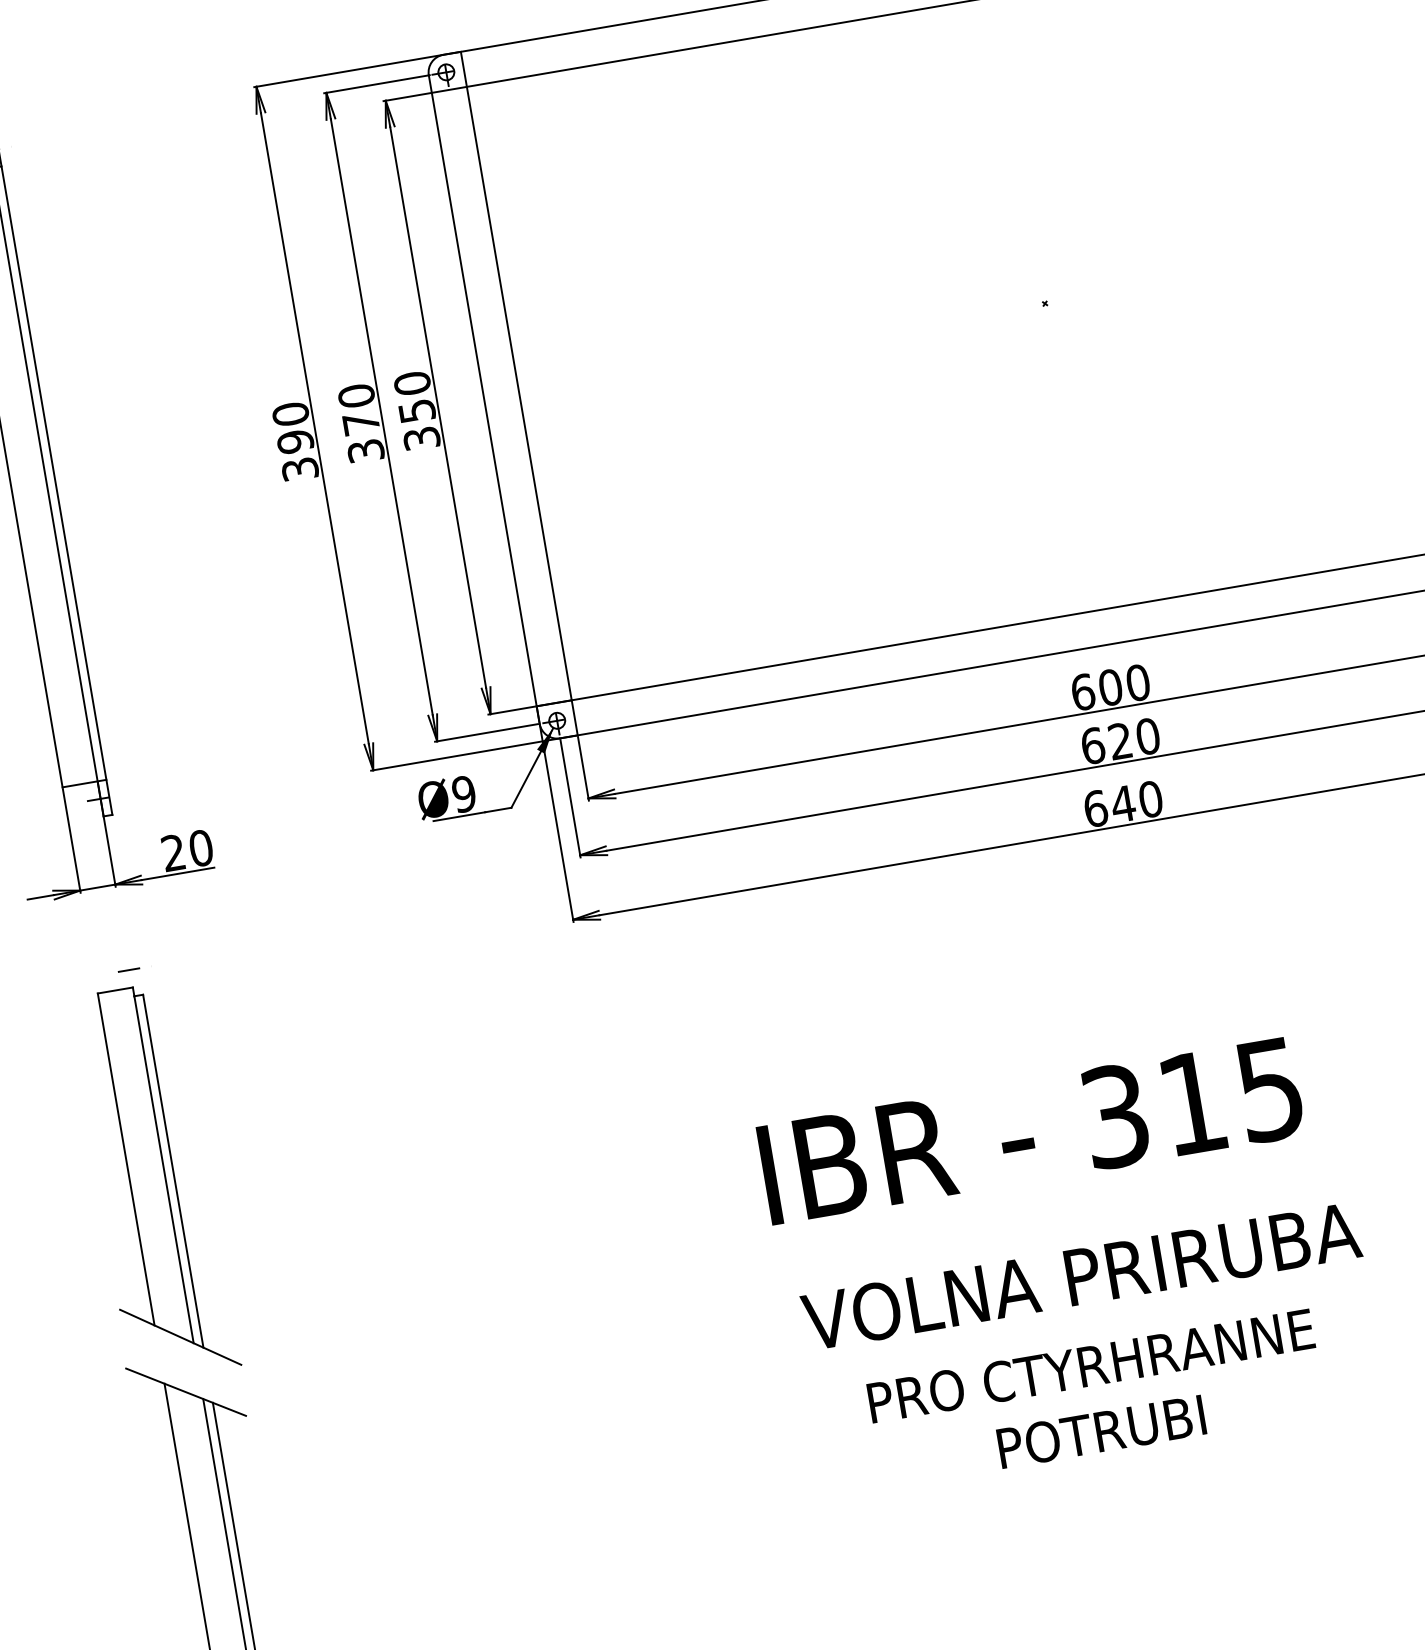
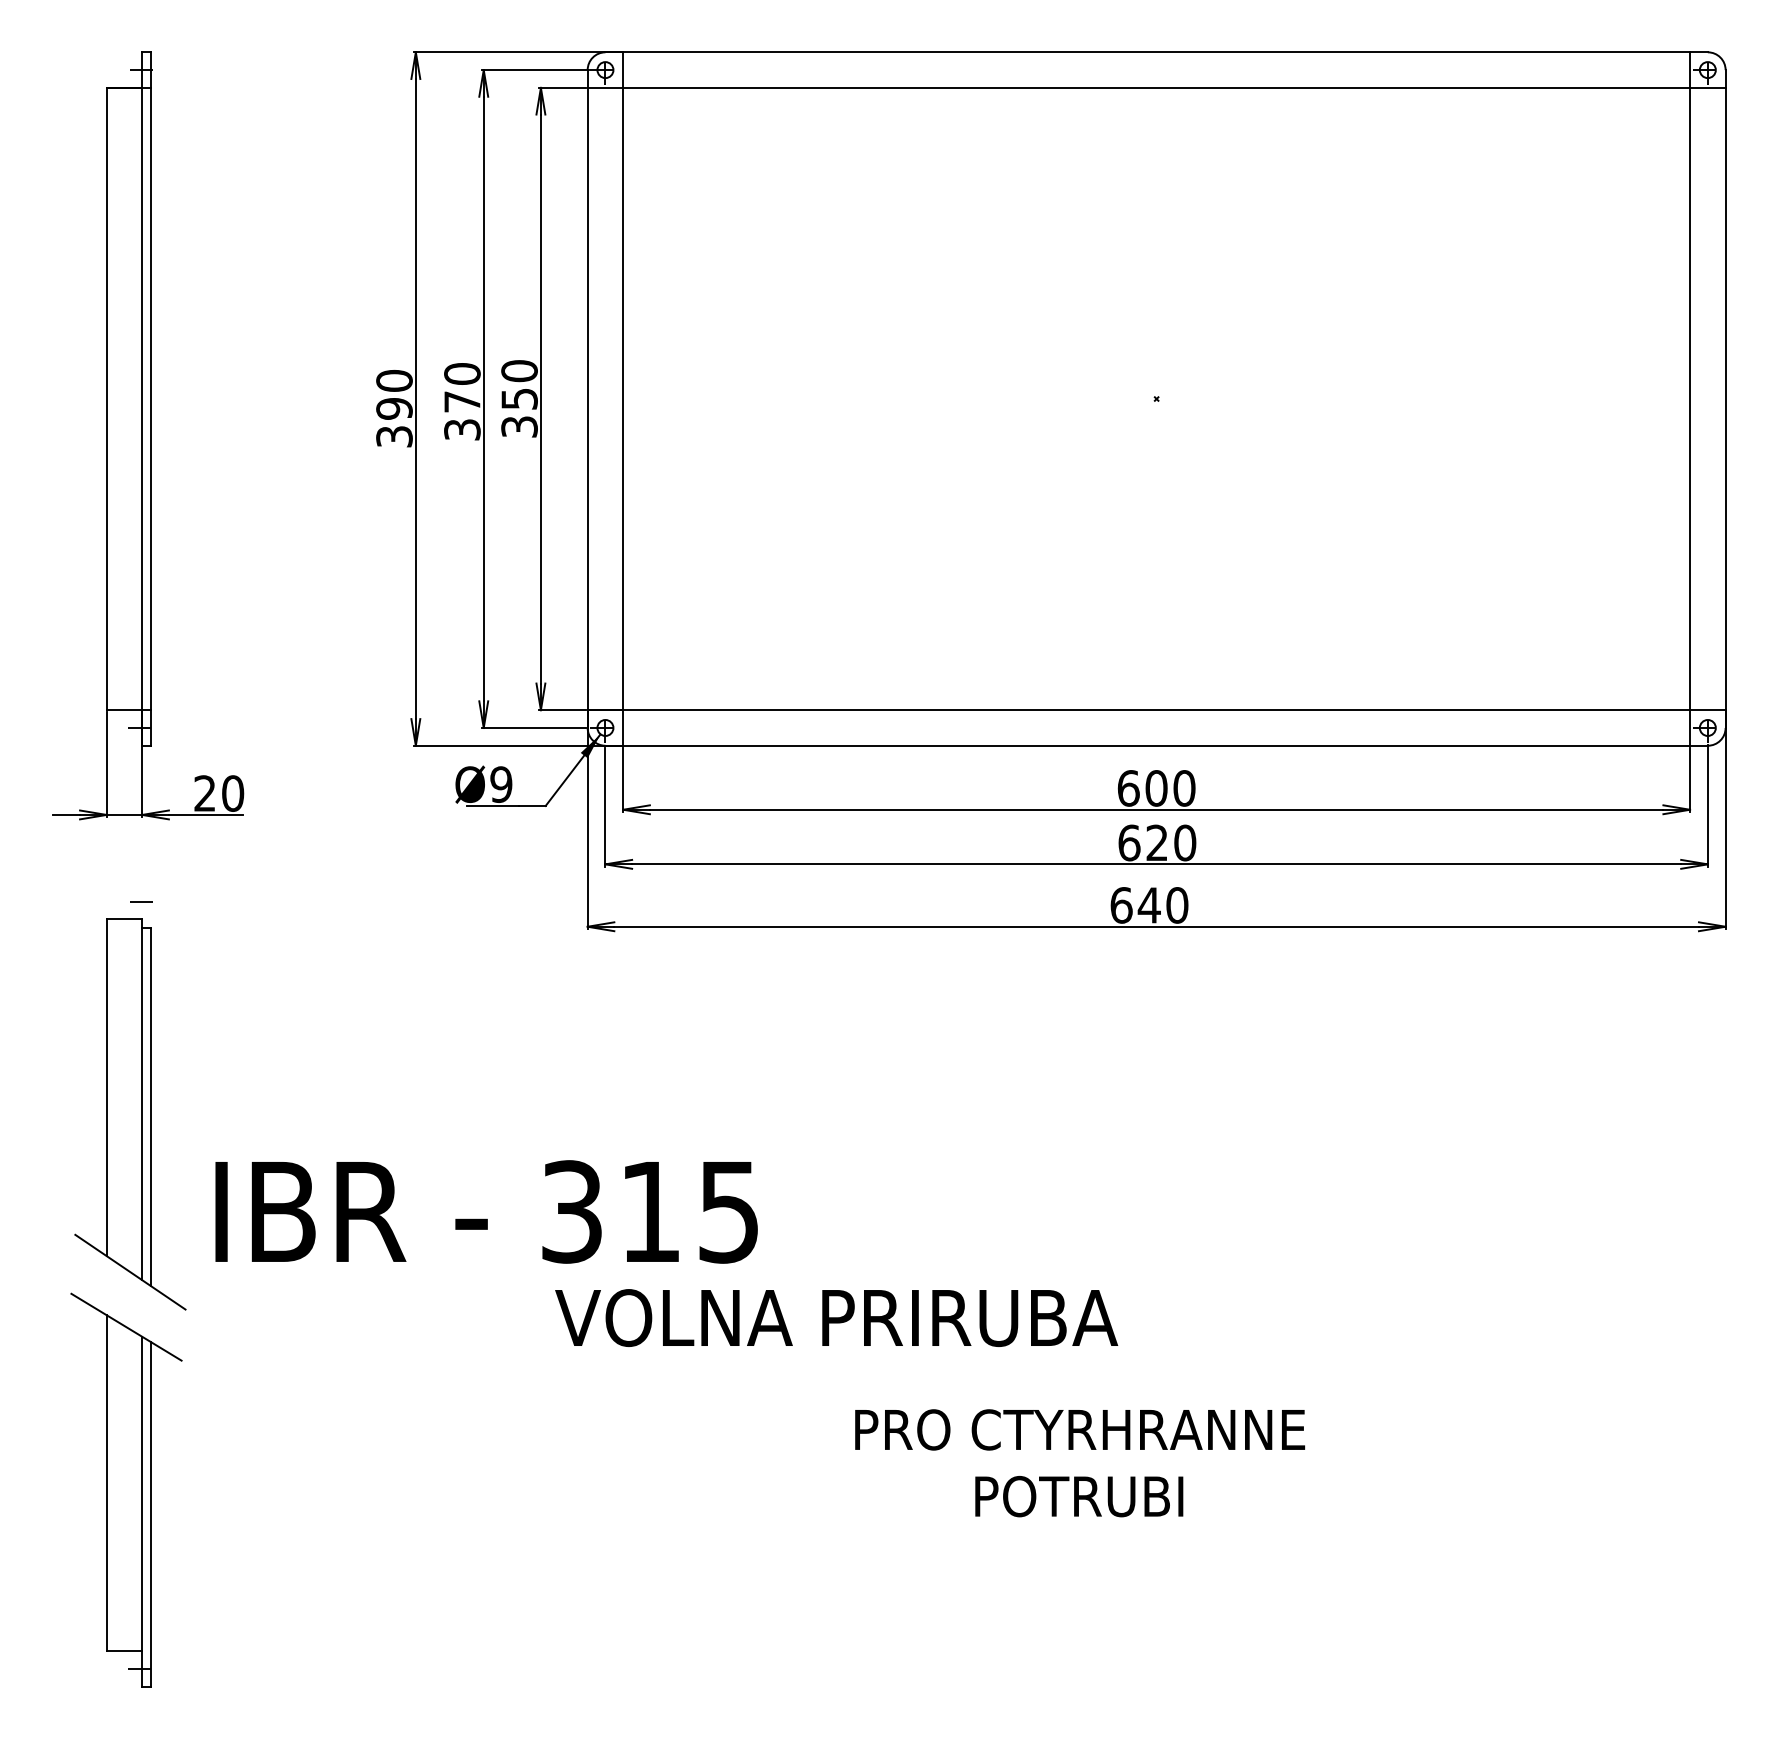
text: (1031, 1130) -> (486, 1211), moved
text: (1081, 1275) -> (836, 1317), moved
text: (1097, 1399) -> (1080, 1463), moved

